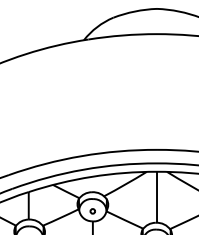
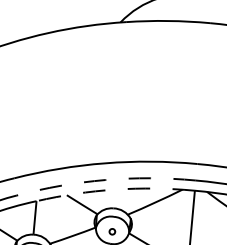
arc: (83, 169) -> (105, 179), solid -> dashed
arc: (92, 176) -> (115, 189), solid -> dashed

